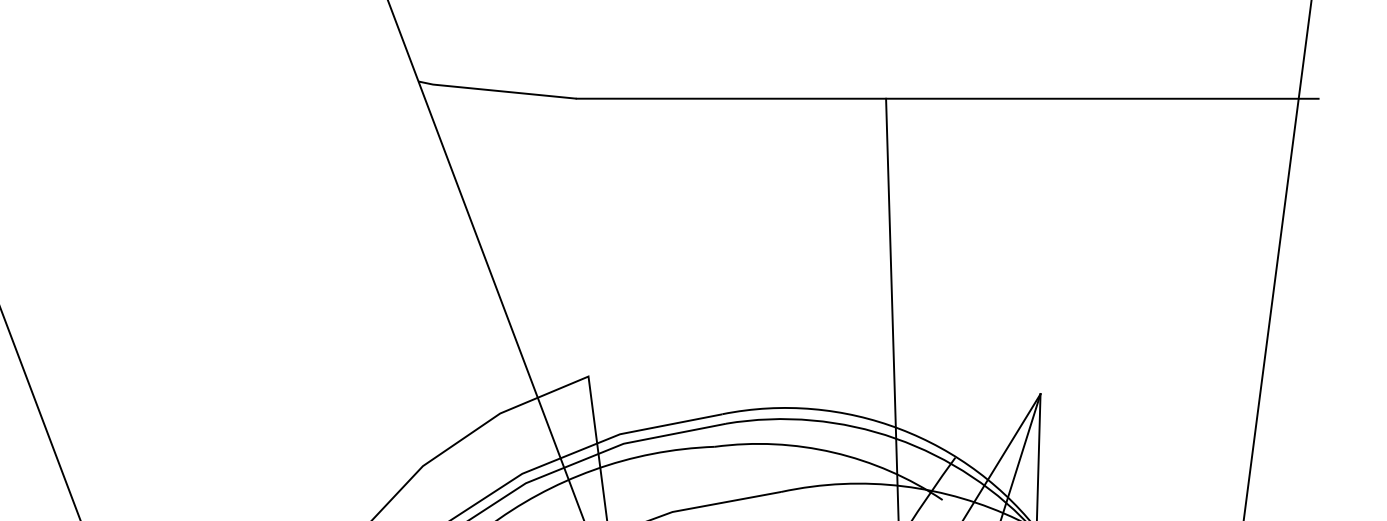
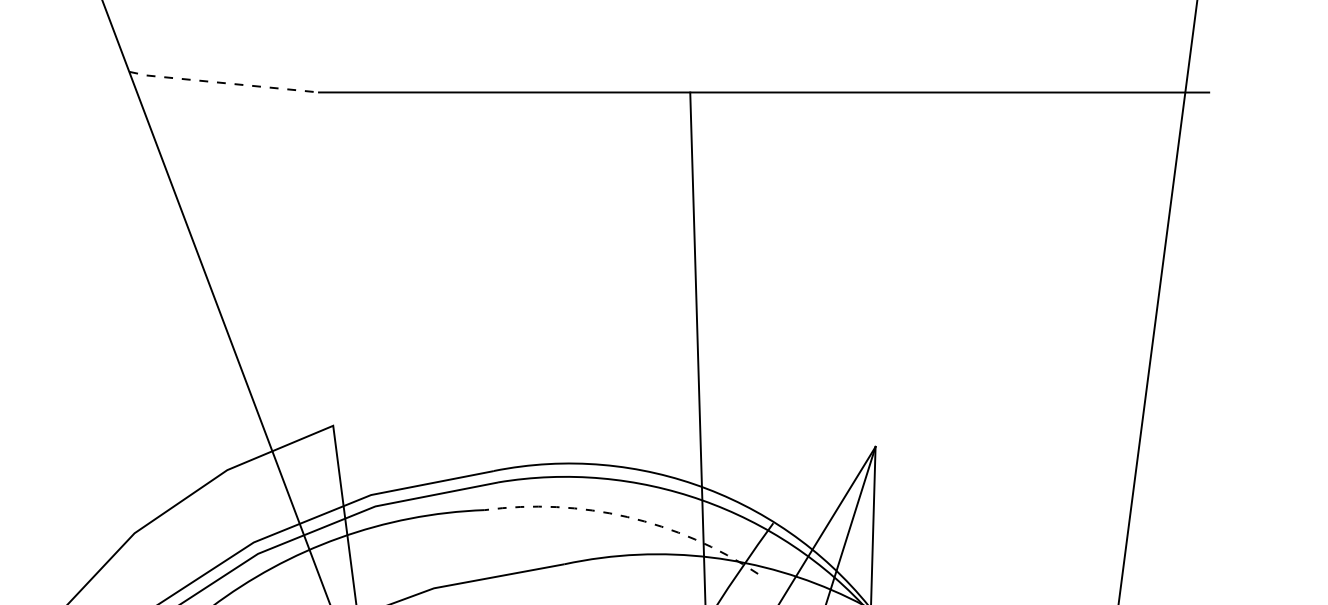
line: (497, 90) -> (224, 82), solid -> dashed
arc: (833, 452) -> (627, 516), solid -> dashed

